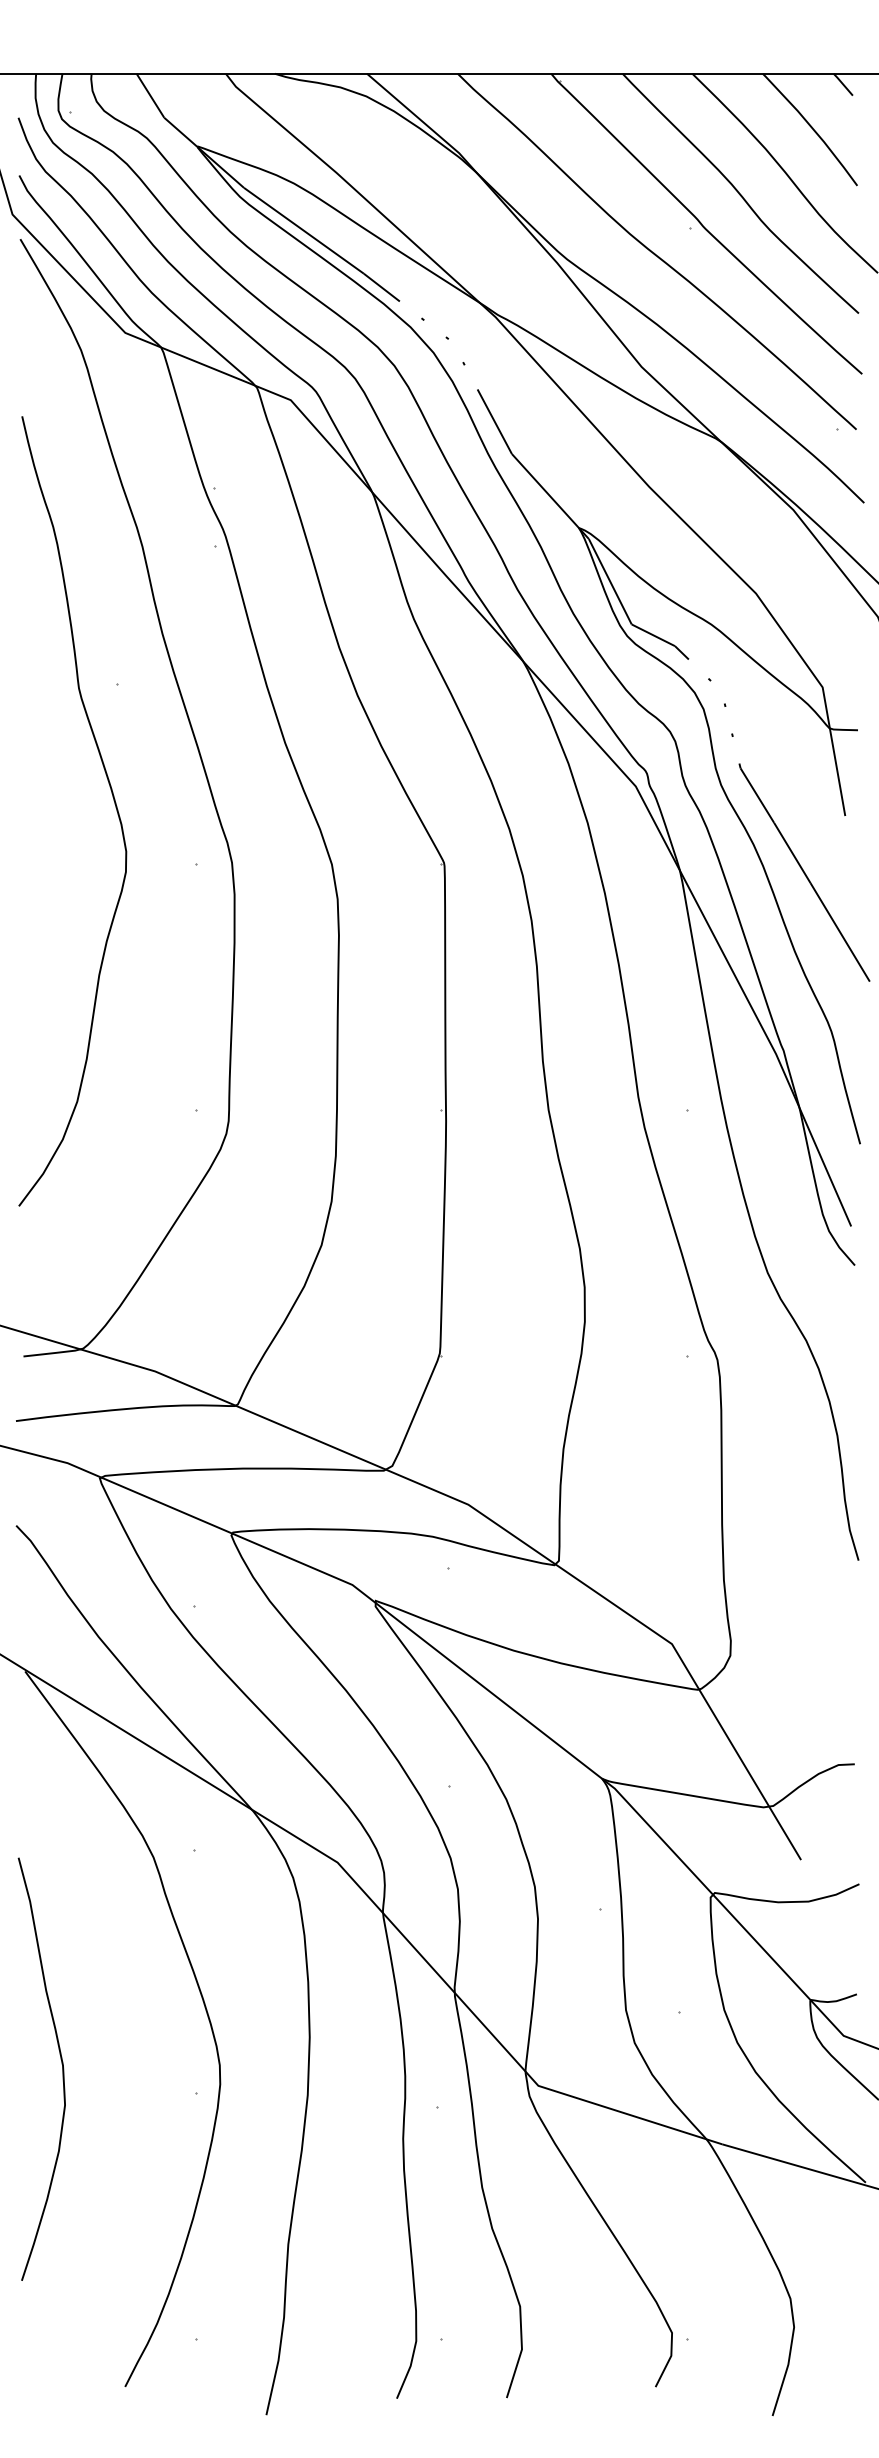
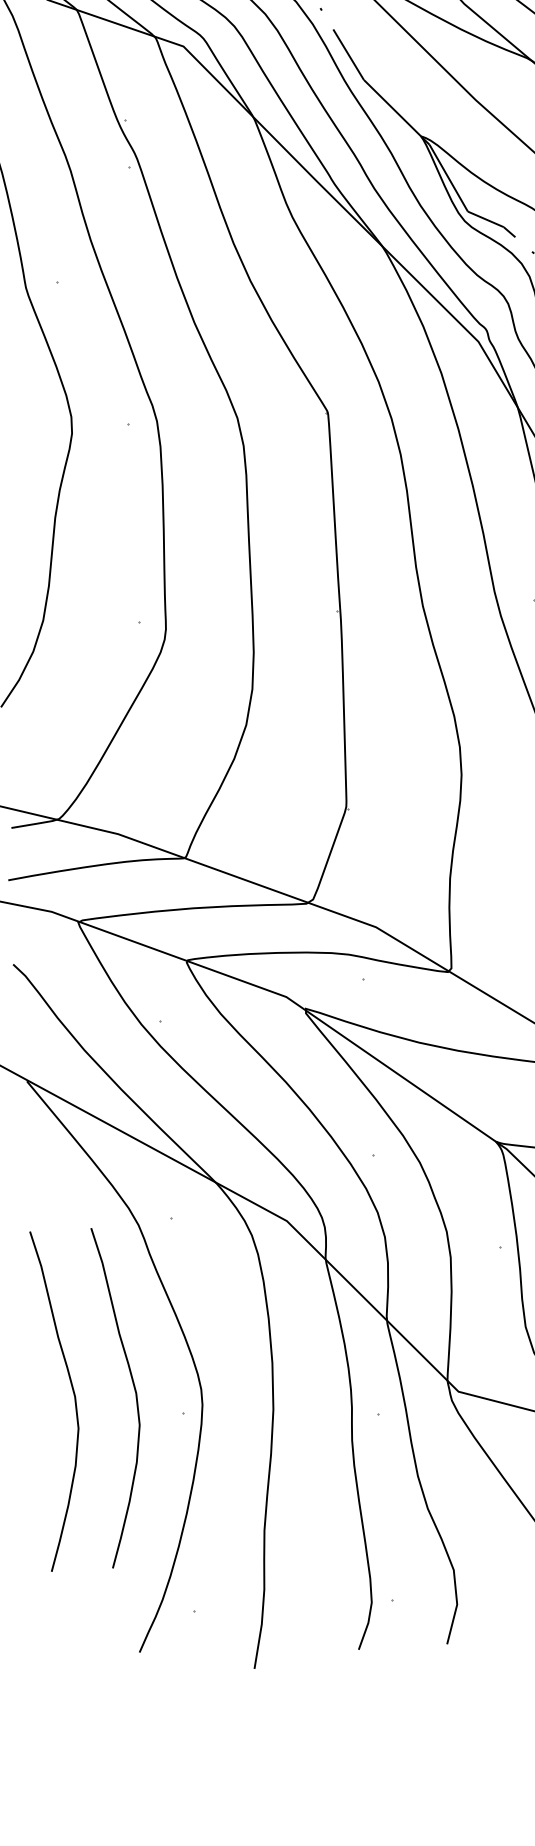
curve: (137, 2064) -> (135, 1392), added

